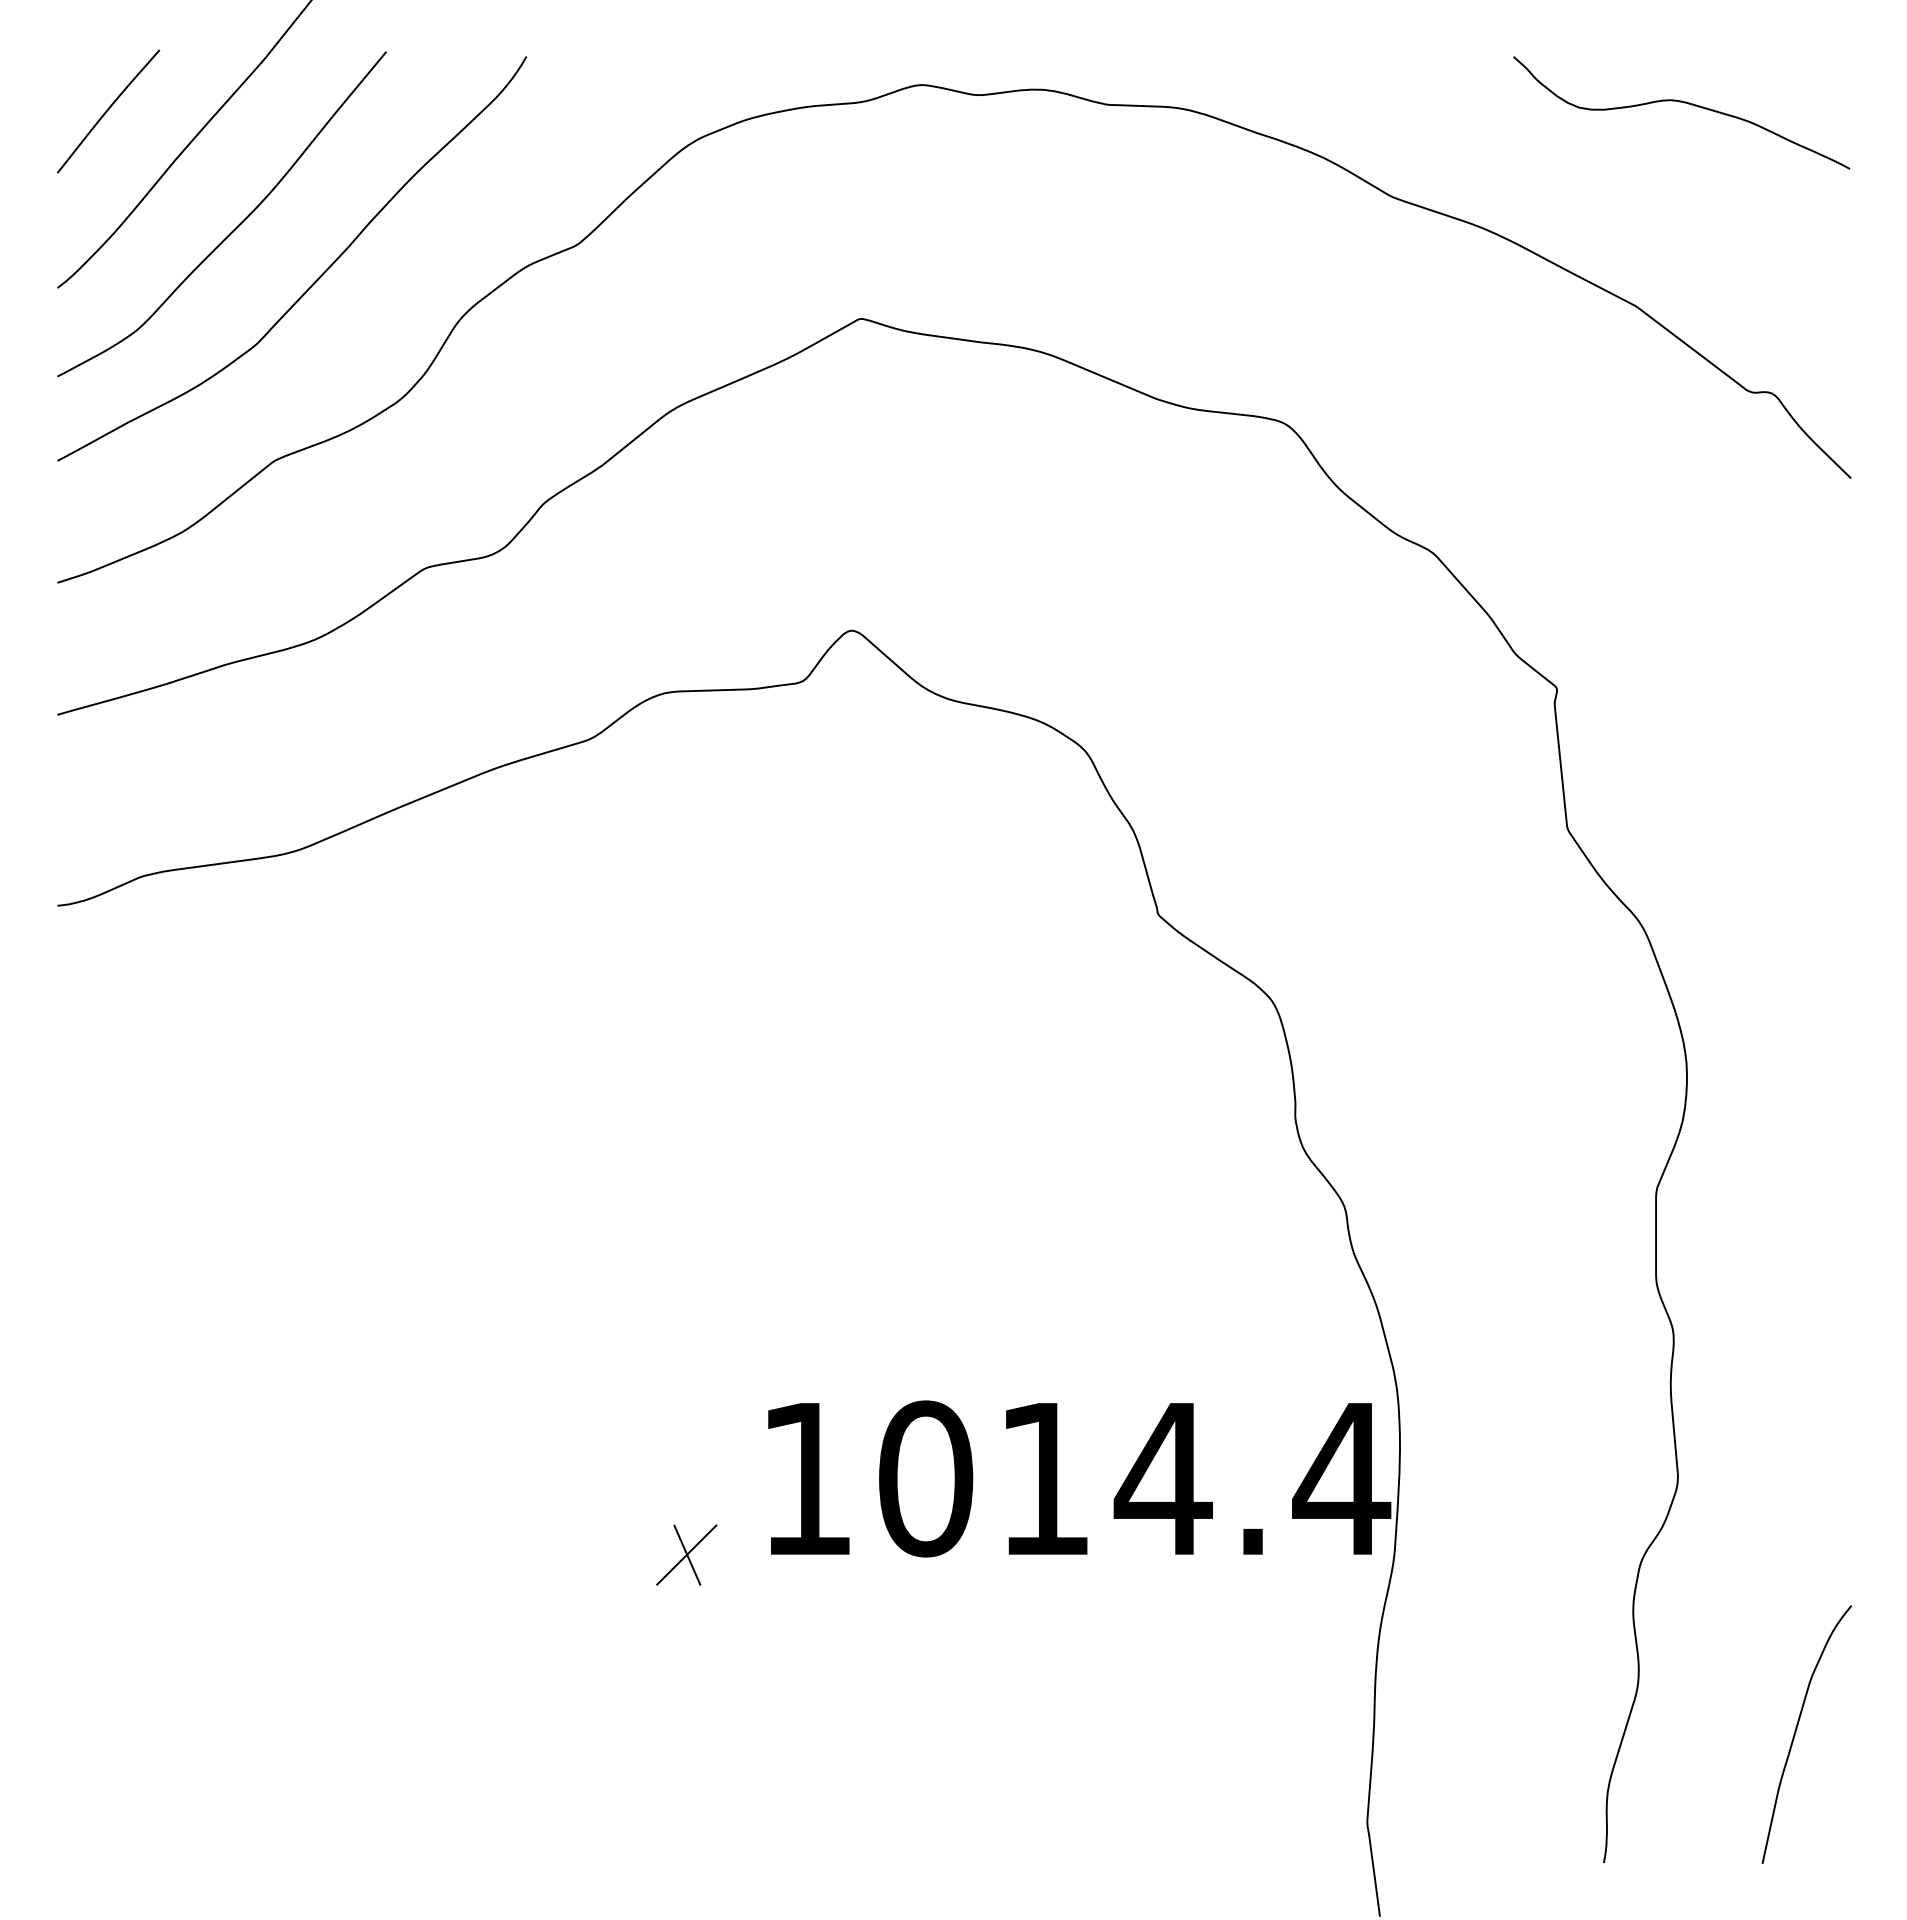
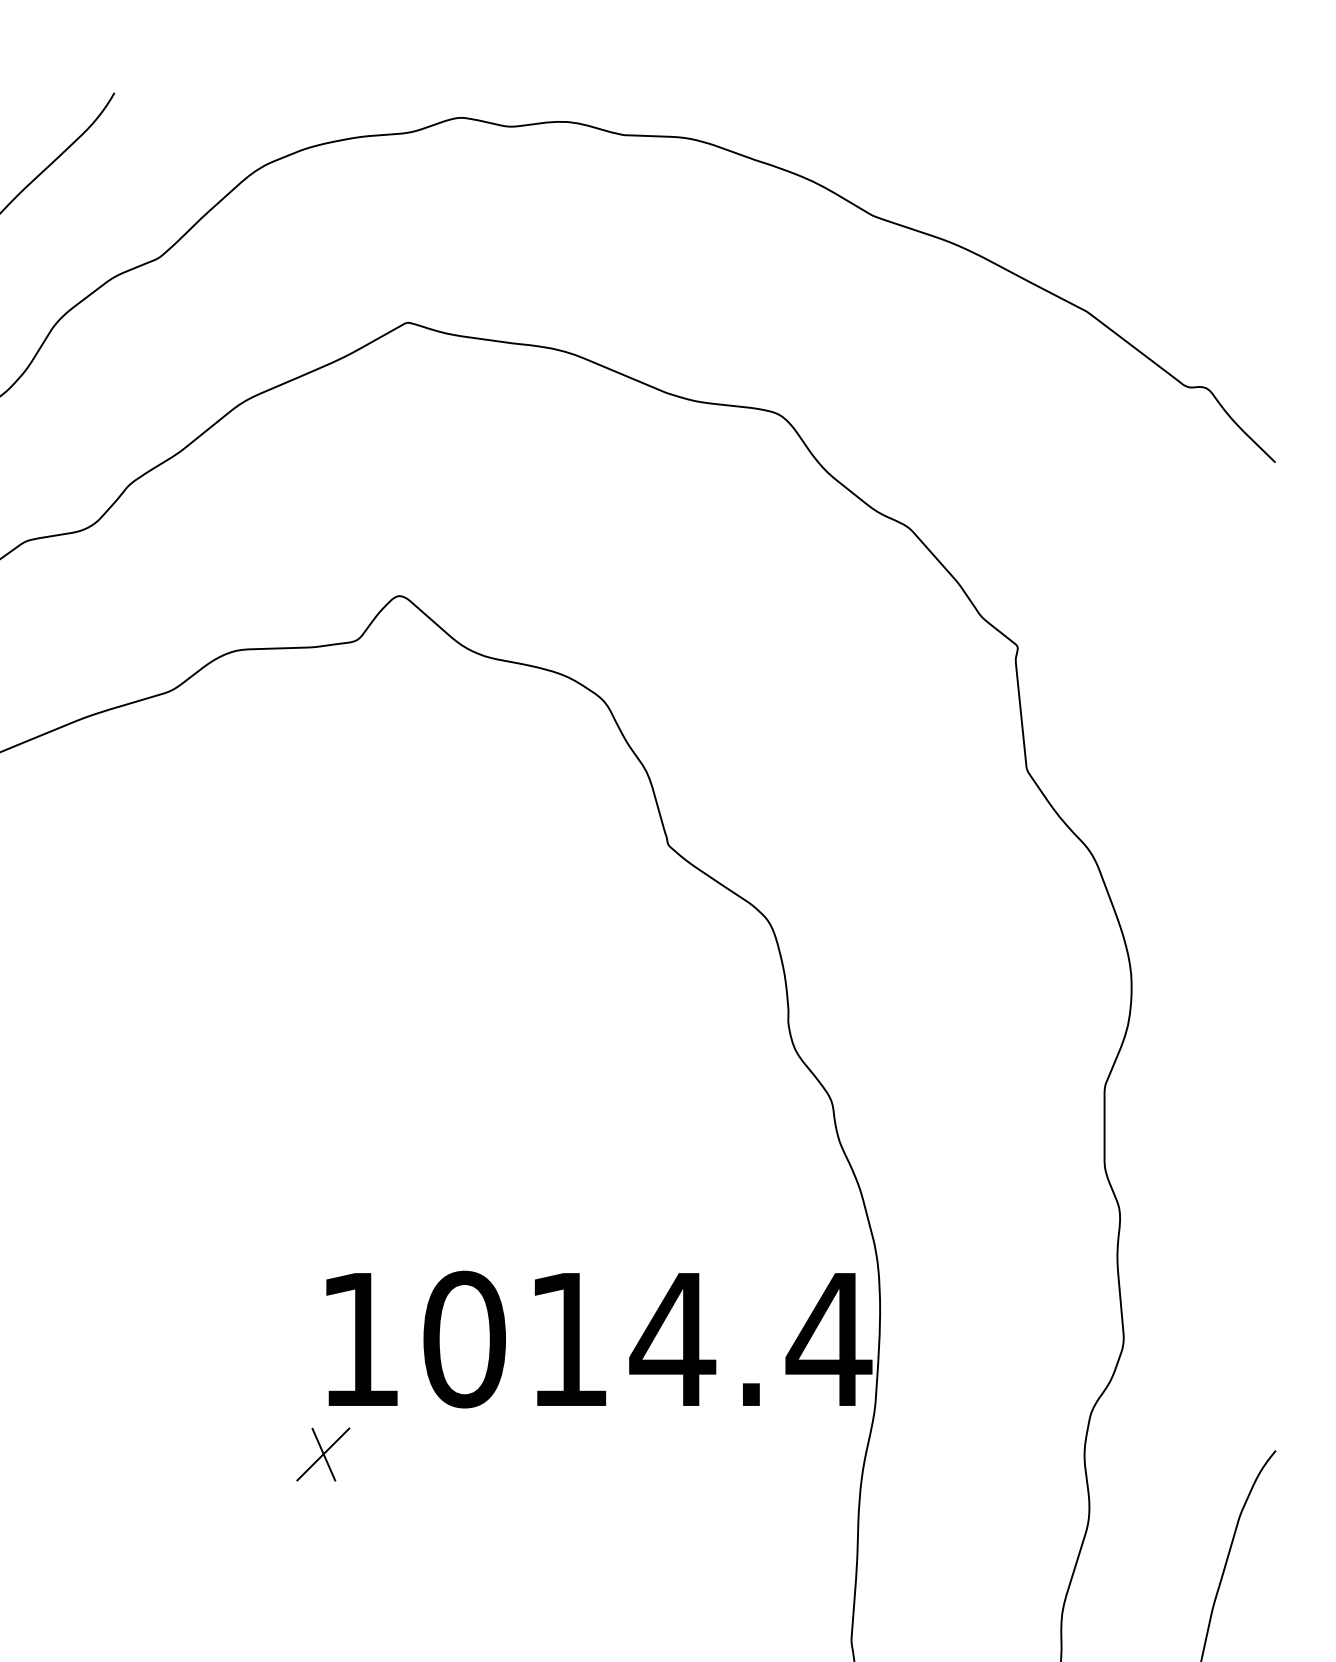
curve: (1684, 103) -> (1129, 134), removed
part: (686, 1554) -> (323, 1454), moved

